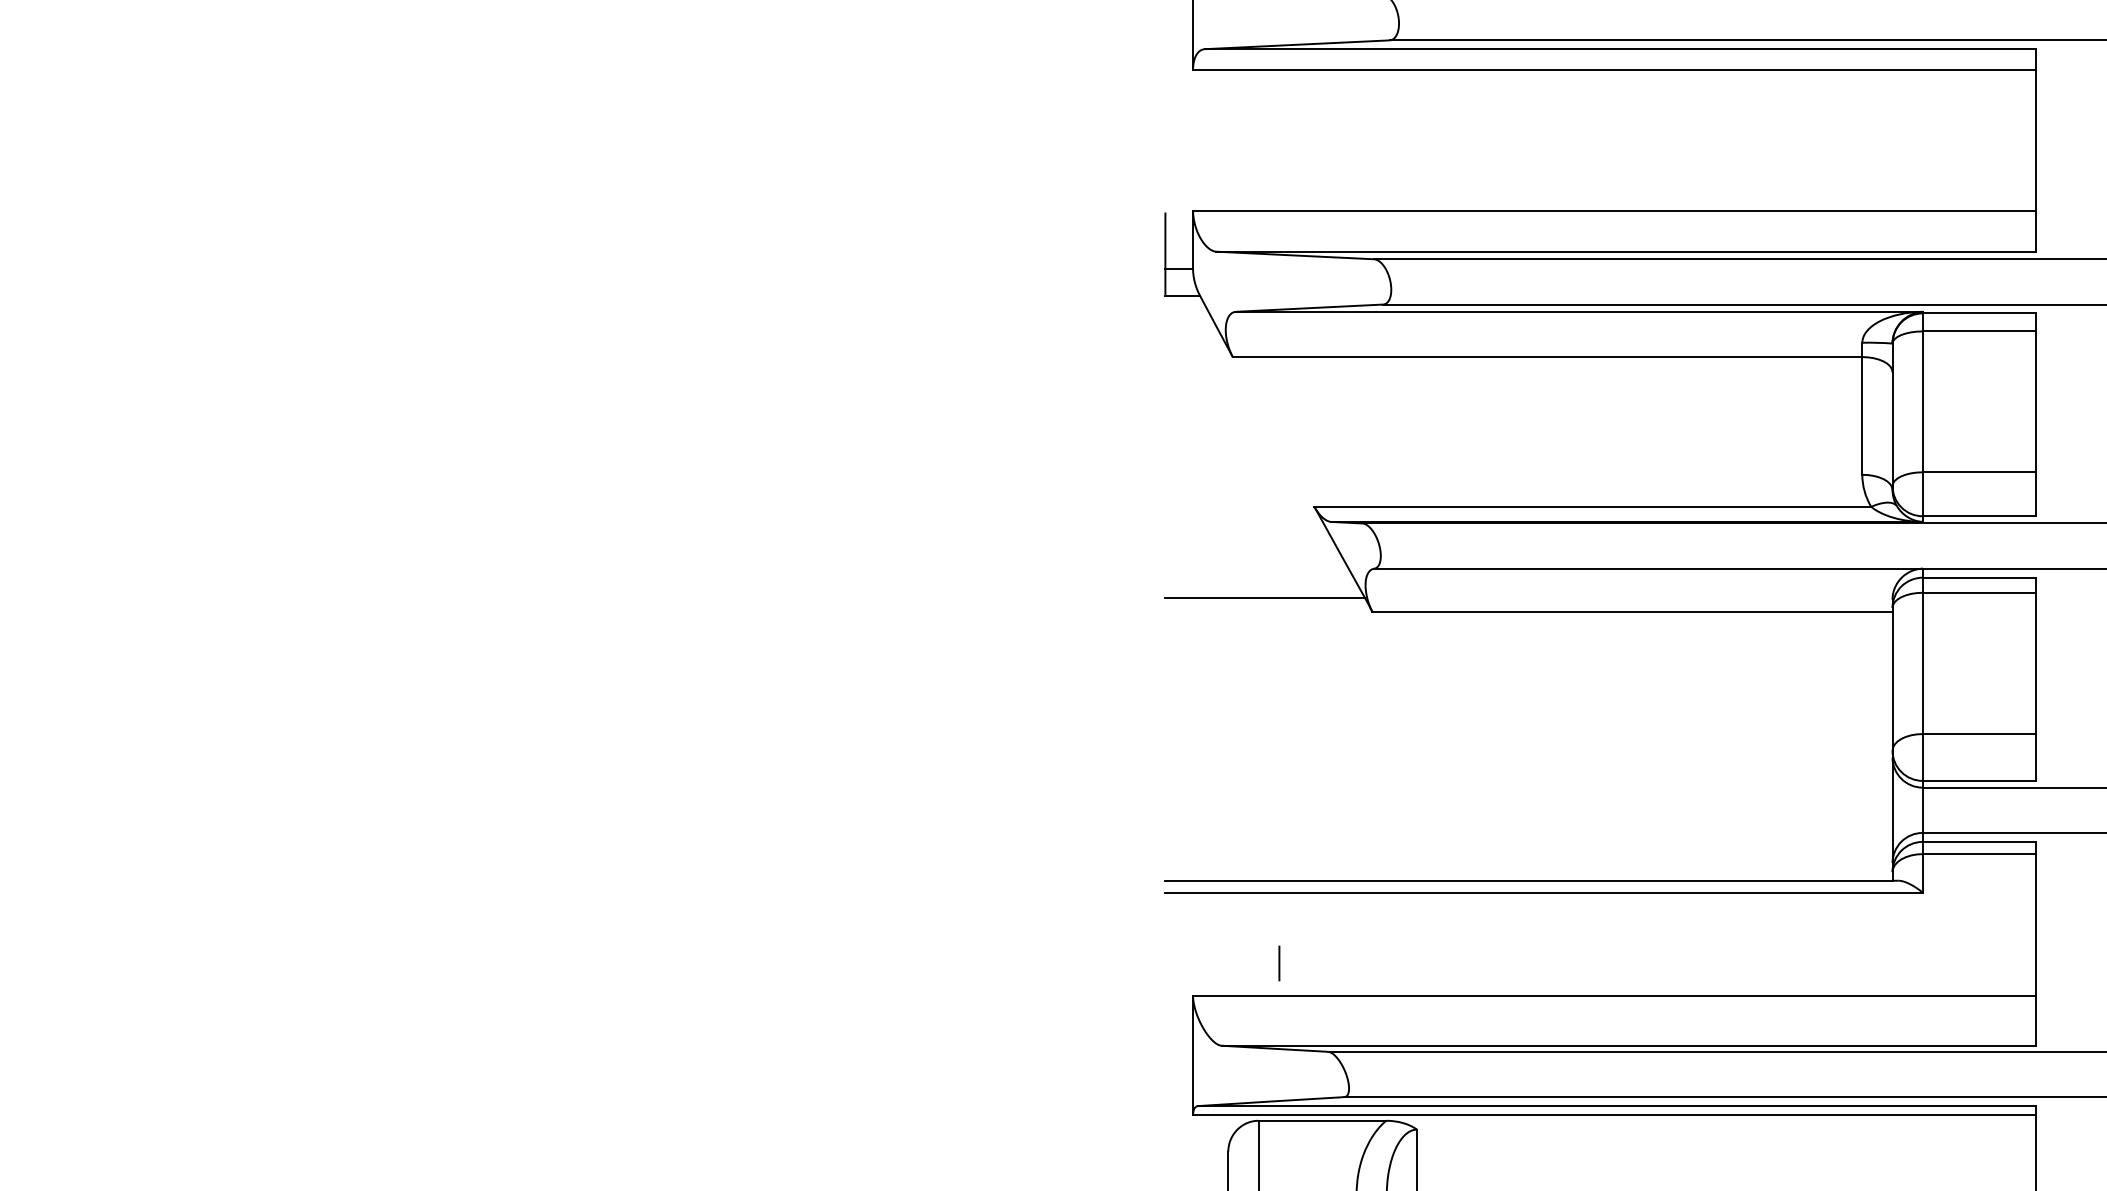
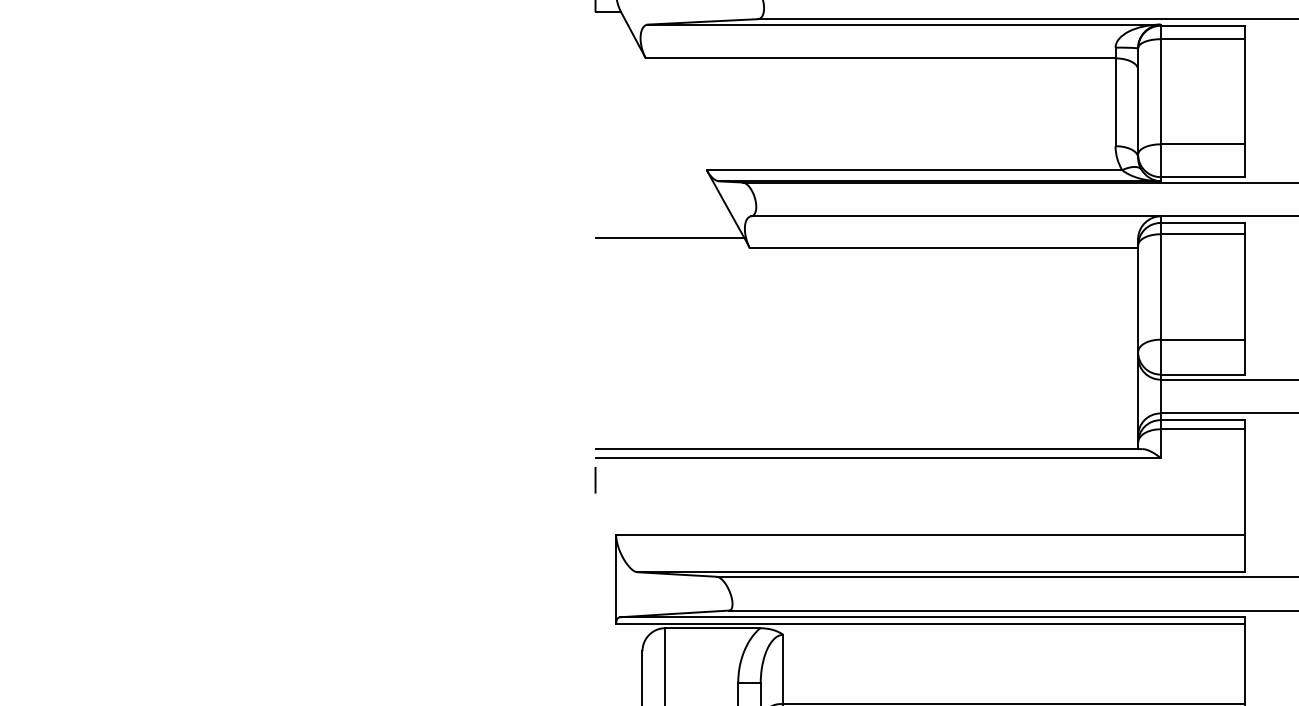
line: (1279, 963) -> (595, 480), moved

